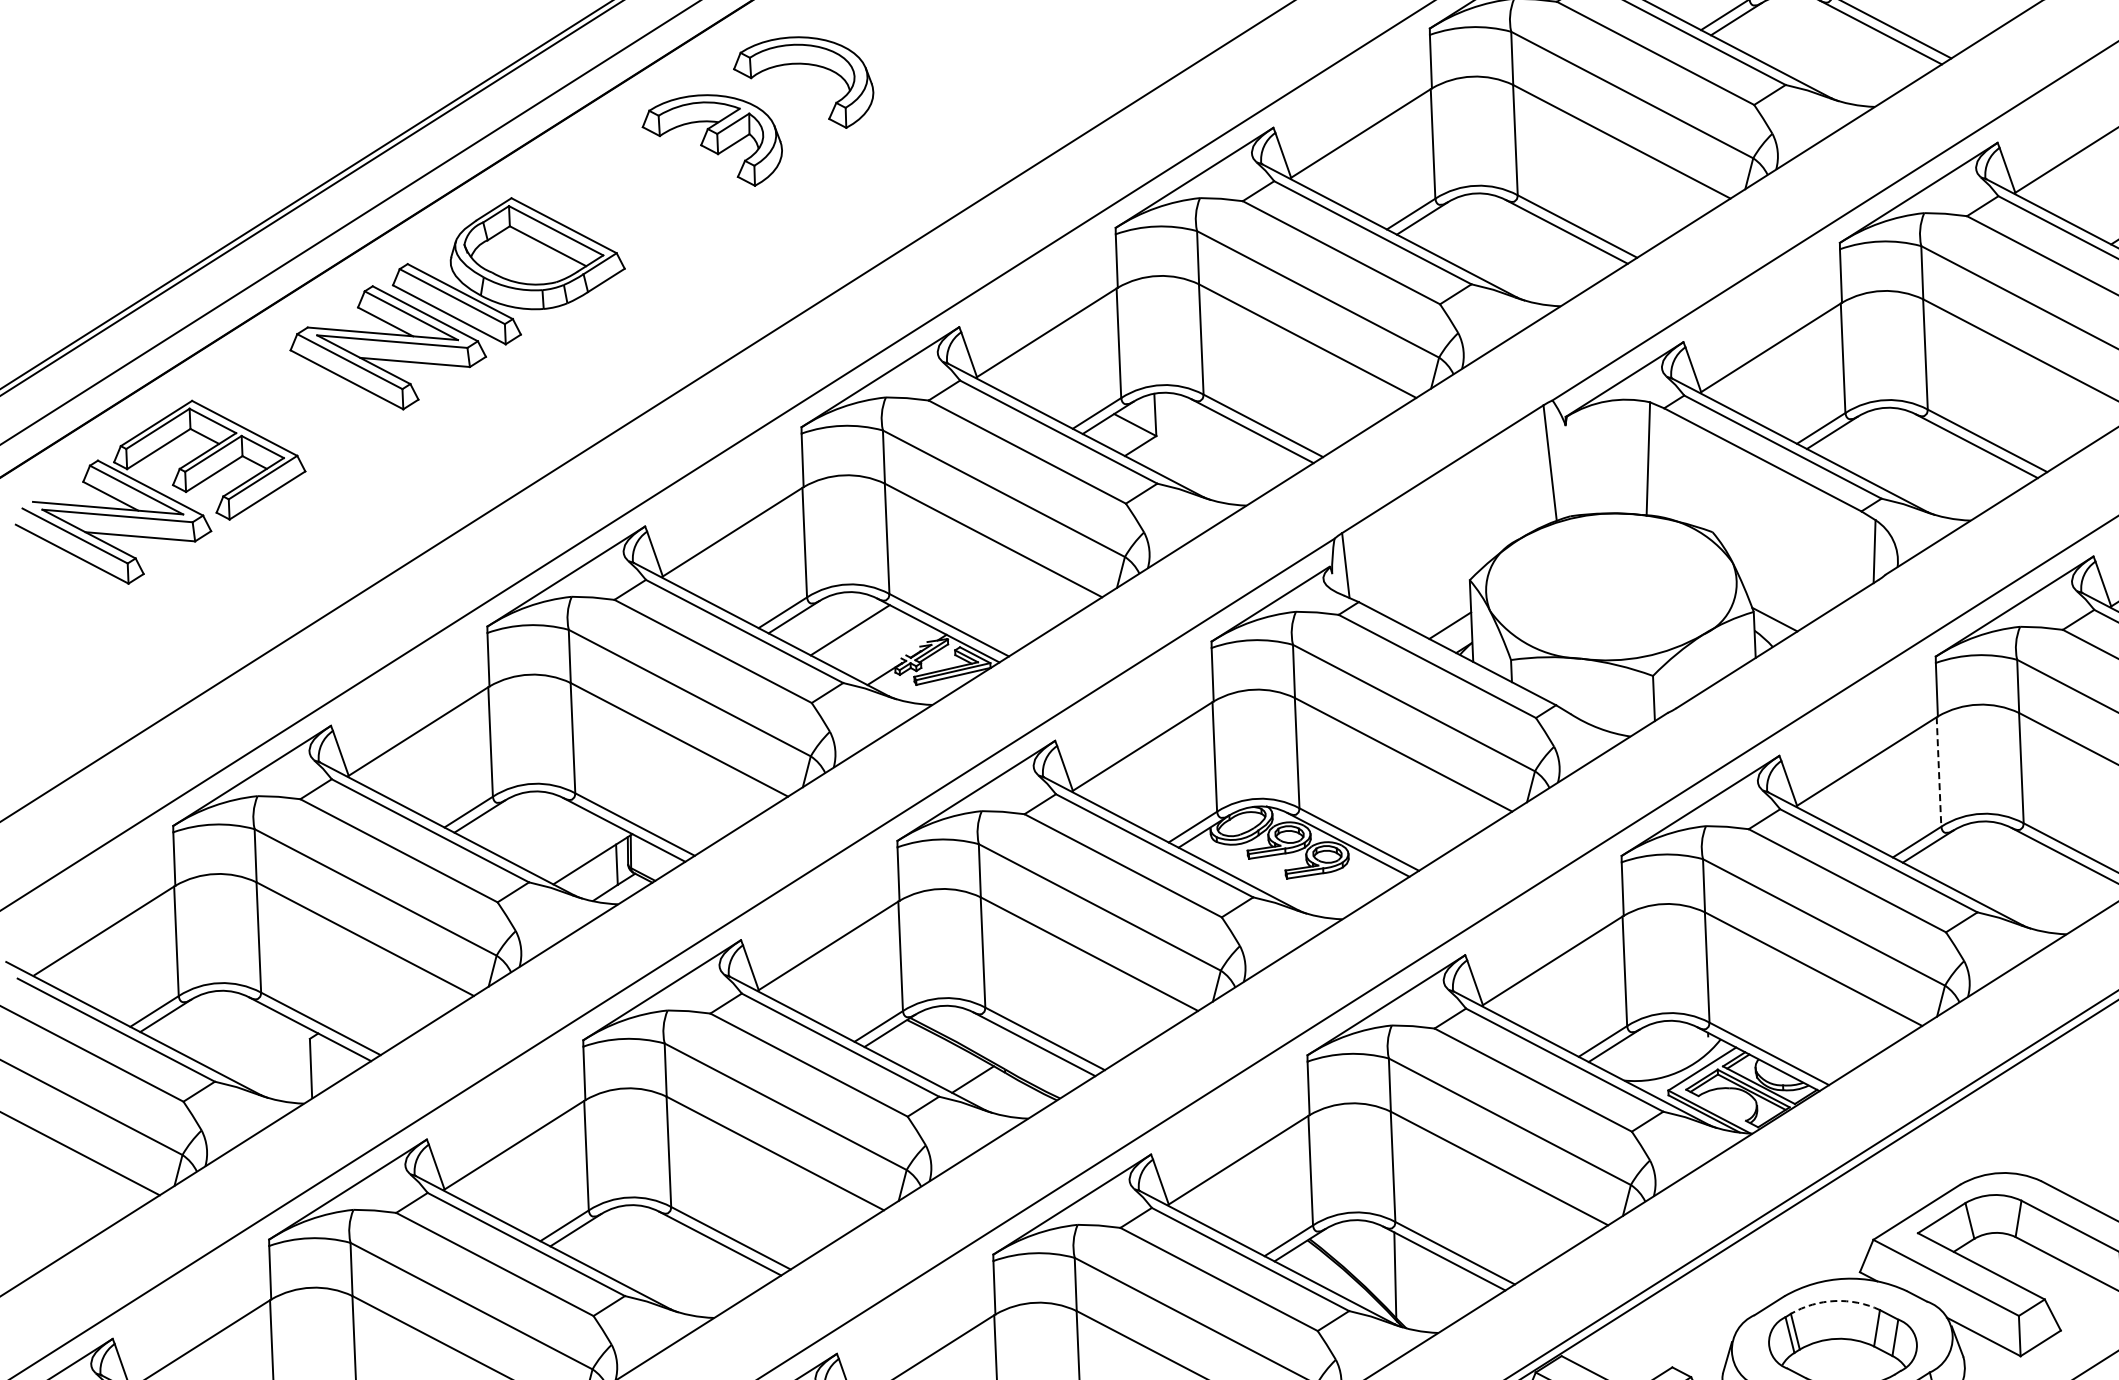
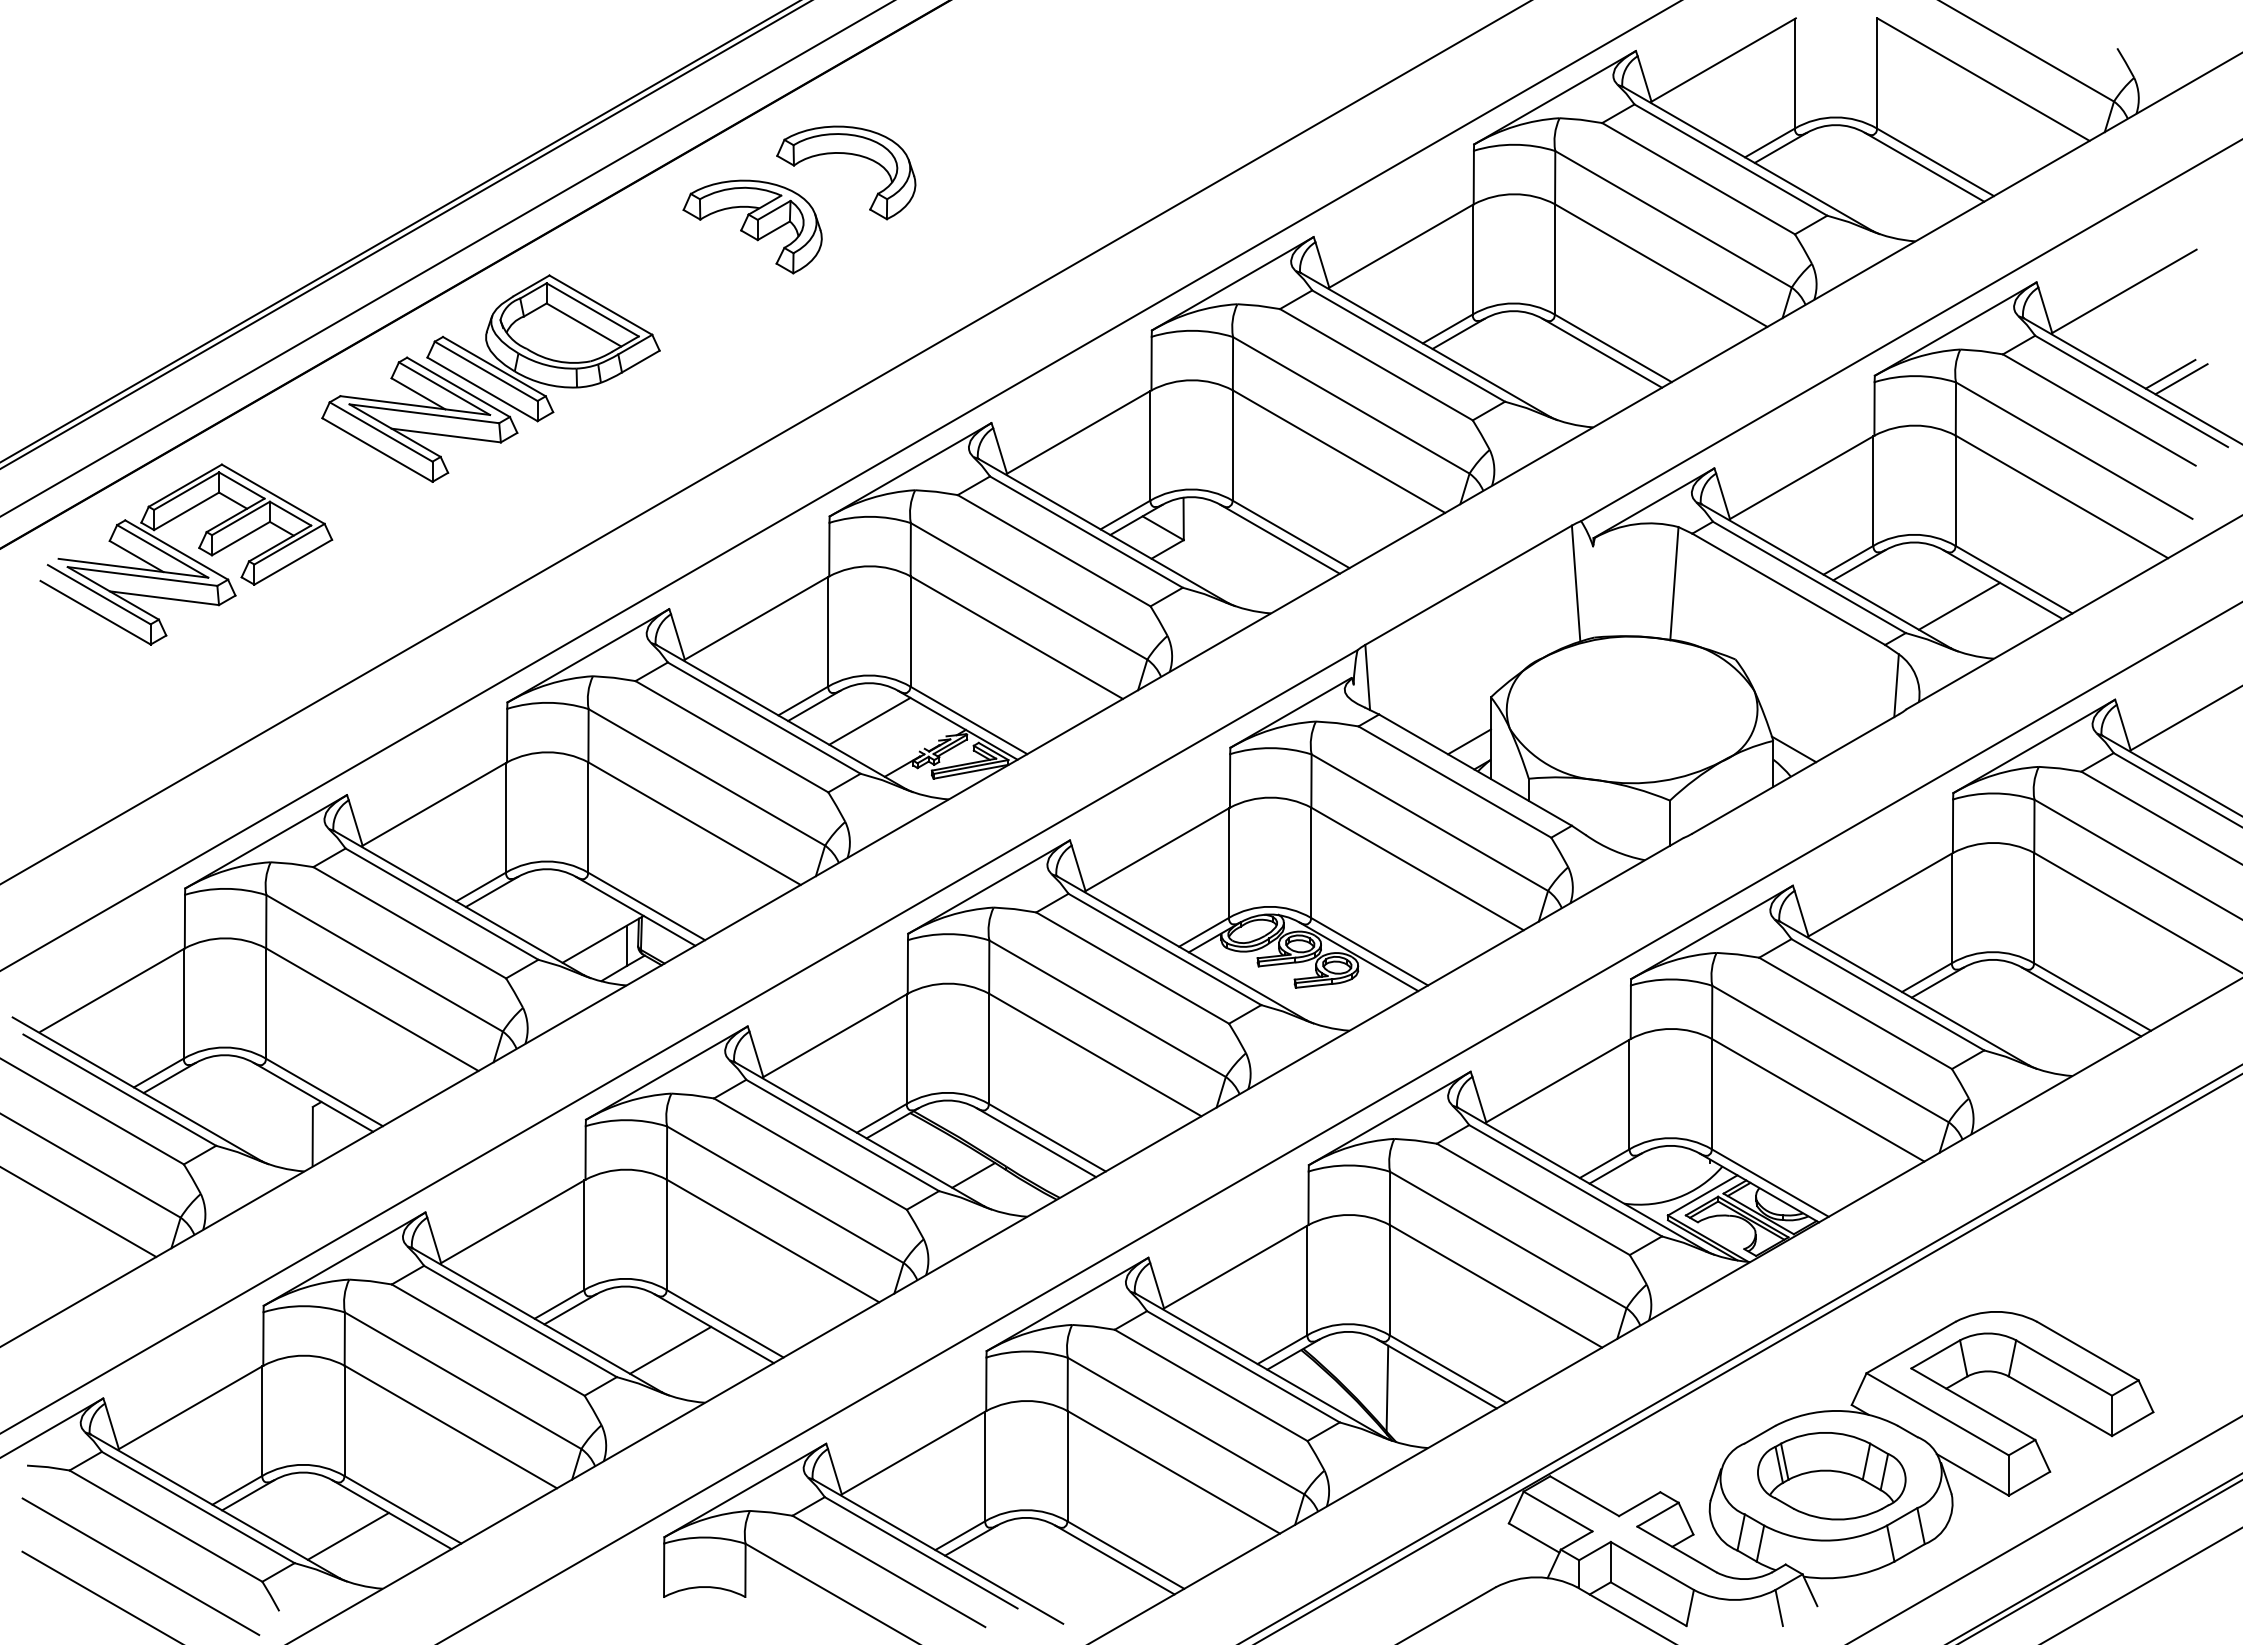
line: (1934, 468) -> (1959, 605), added
line: (1938, 771) -> (1951, 908), dashed -> solid
line: (677, 1266) -> (670, 1349), added
arc: (1834, 1300) -> (1825, 1432), dashed -> solid

